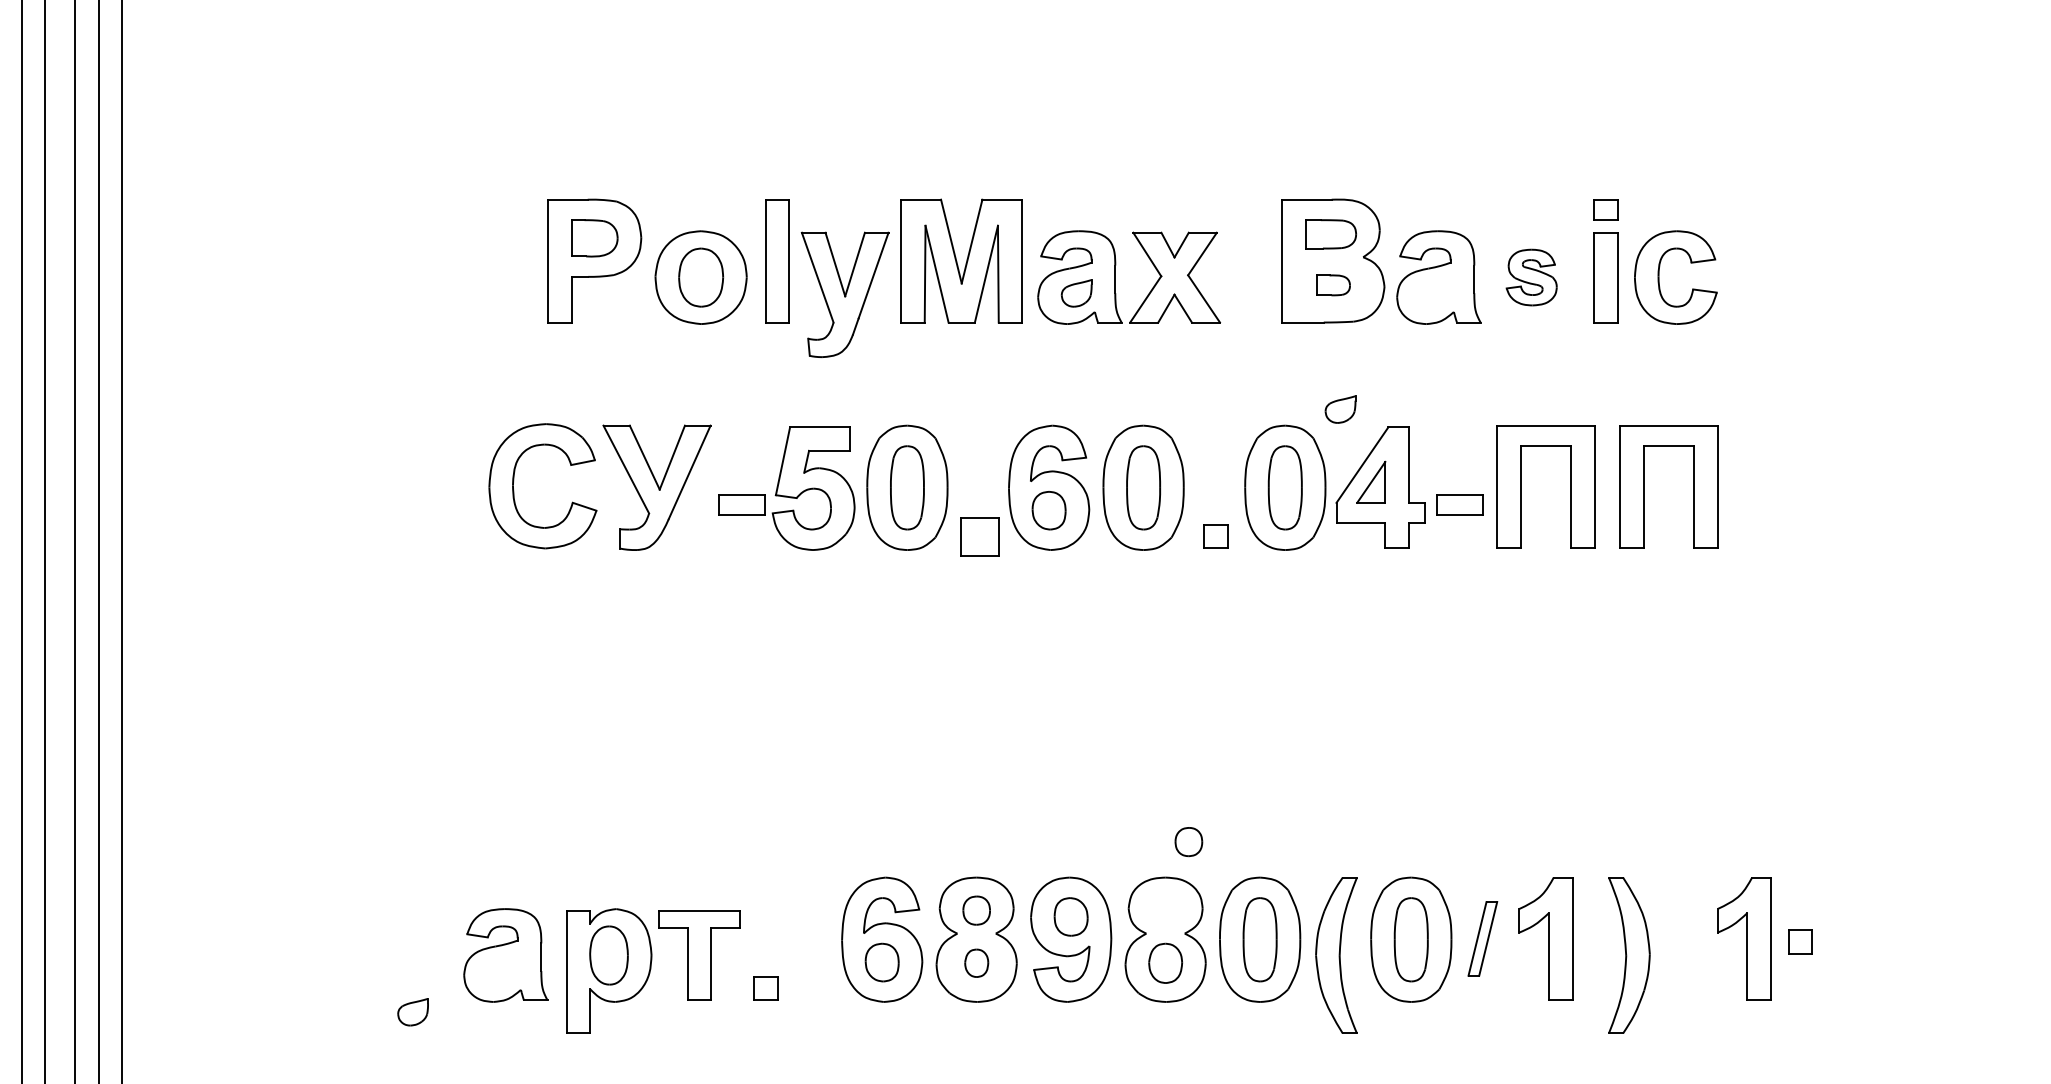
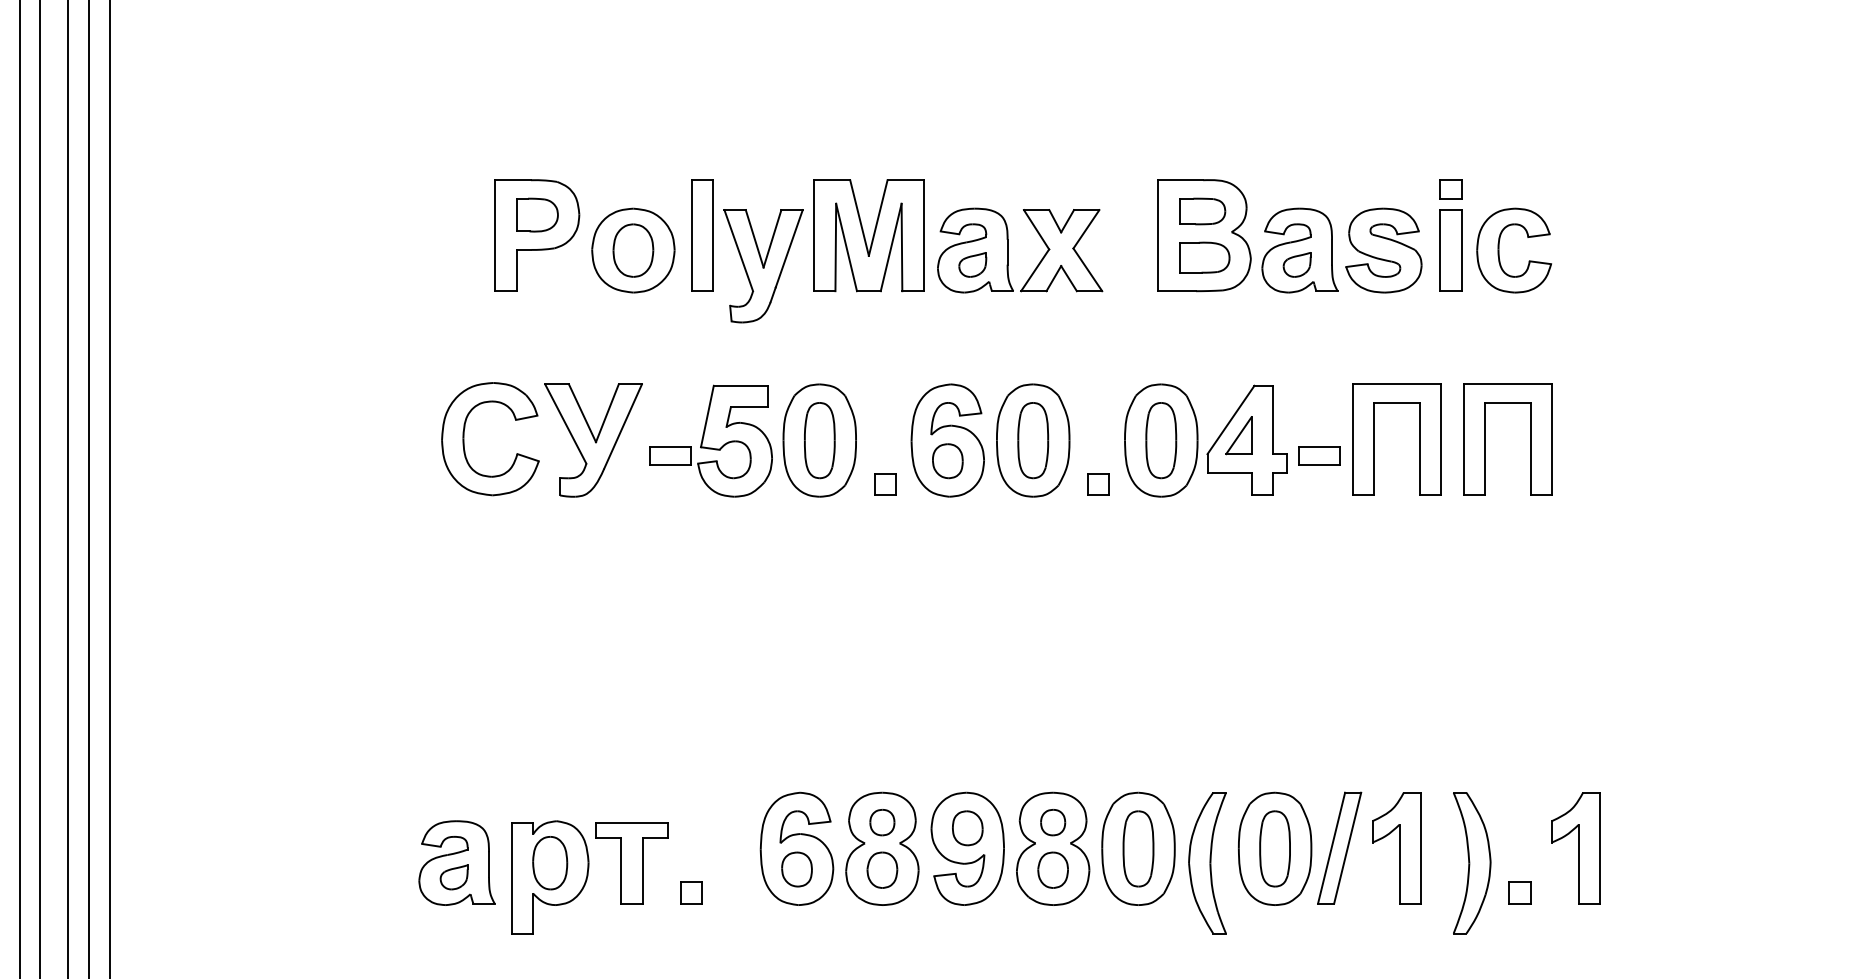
part: (1531, 277) -> (1383, 250), size x1.67
part: (1333, 285) -> (1204, 257), size x1.67
part: (1339, 409) -> (1296, 264), moved
part: (980, 536) -> (885, 484), size x0.62
part: (1189, 841) -> (1053, 822), moved
part: (1482, 938) -> (1339, 847), size x1.67
part: (1800, 941) -> (1519, 892), moved
part: (976, 962) -> (882, 869), size x1.43
part: (412, 1012) -> (453, 877), moved

